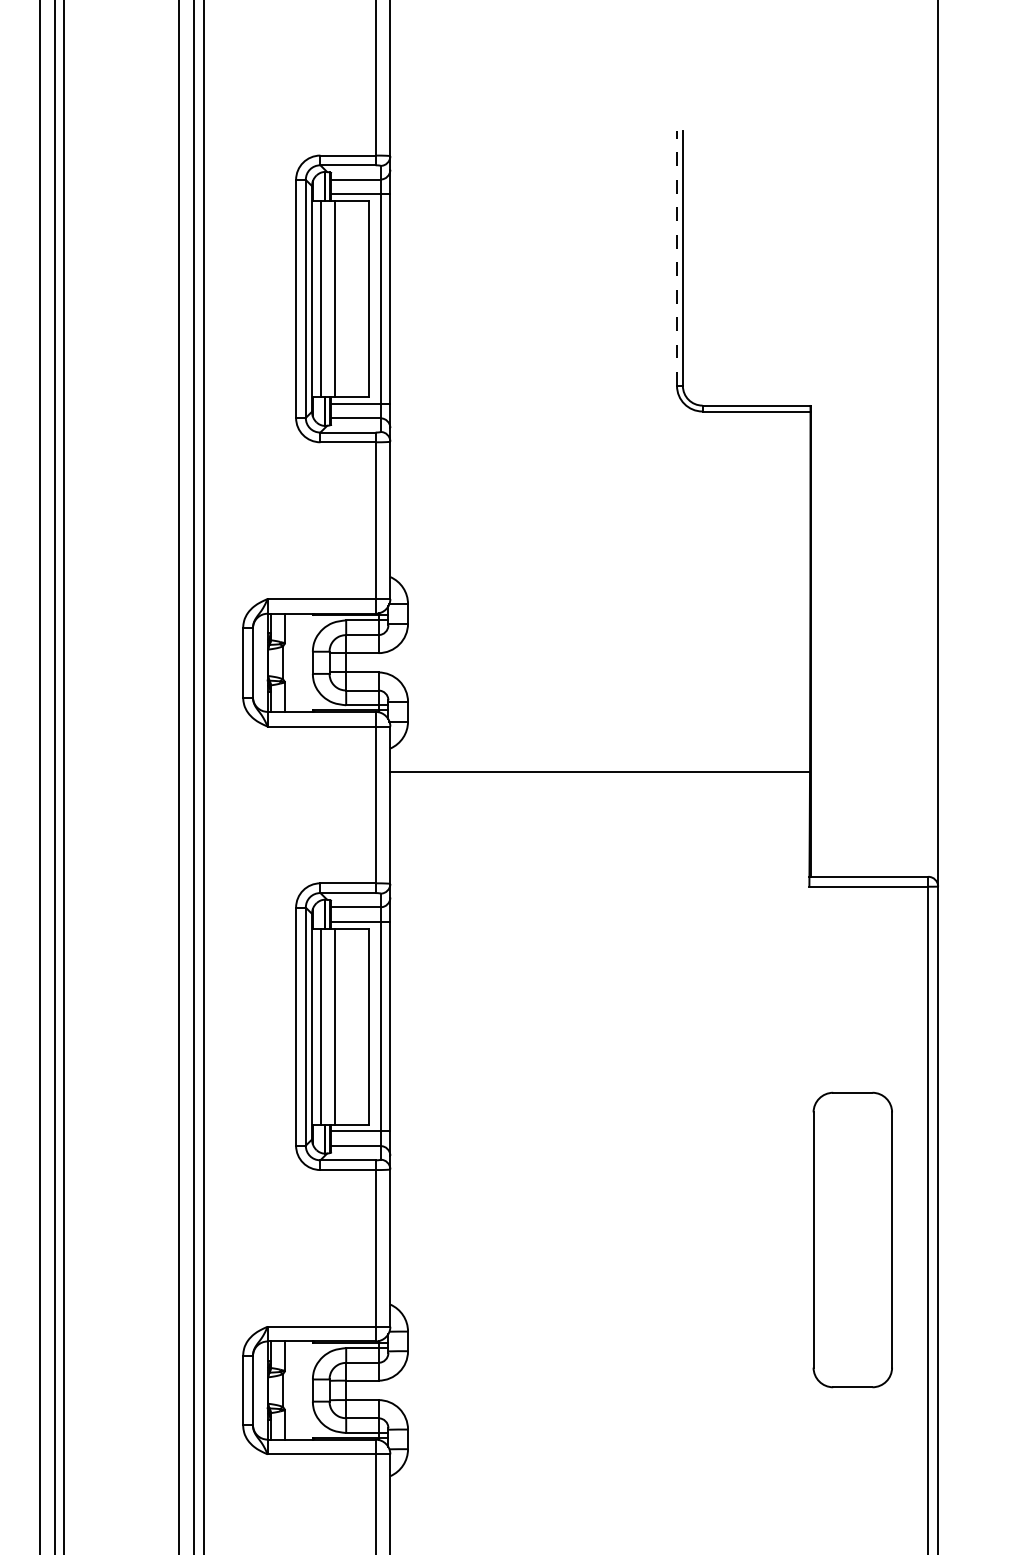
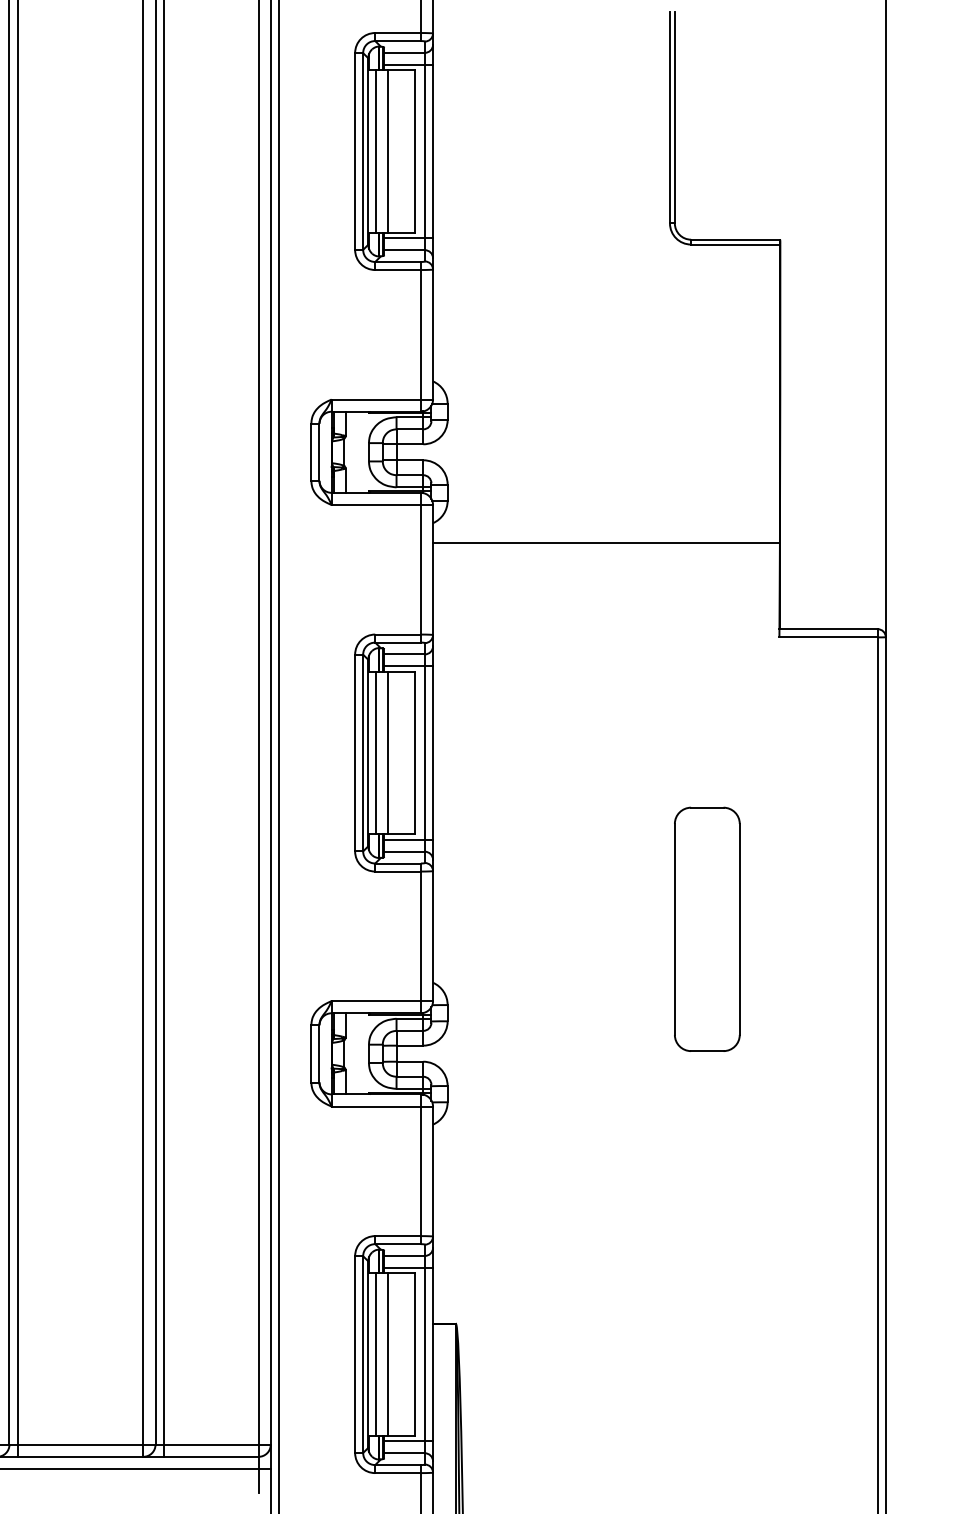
line: (677, 257) -> (670, 117), dashed -> solid
part: (853, 1238) -> (707, 928), moved

